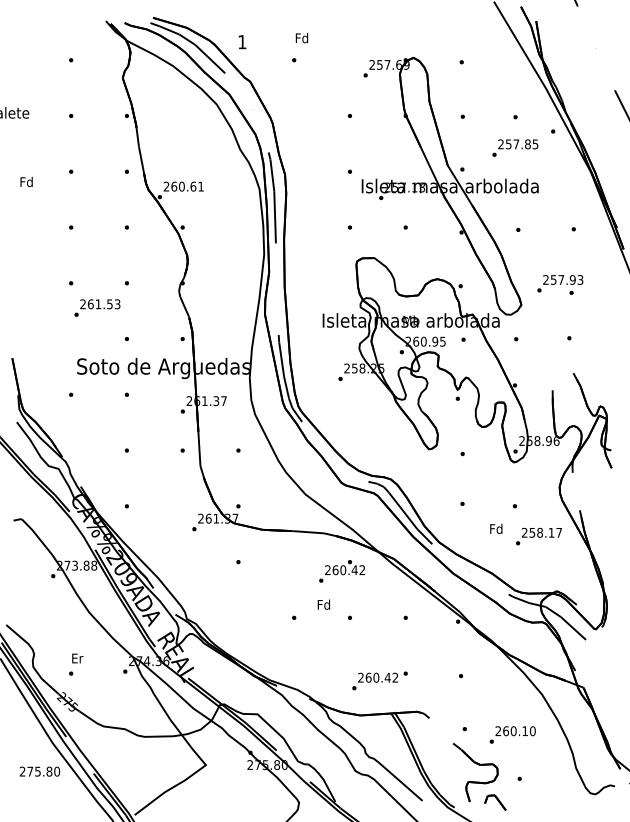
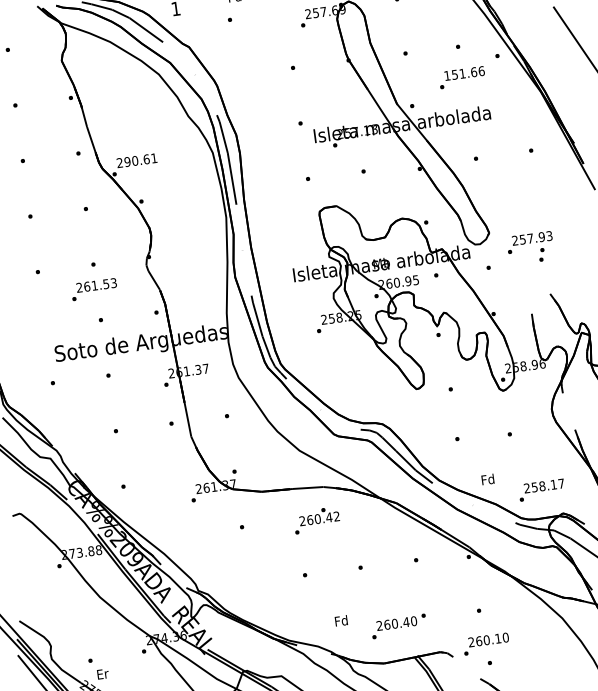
text: (518, 144) -> (464, 73), 257.85 -> 151.66
text: (174, 186) -> (127, 161), 260.61 -> 290.61
text: (560, 284) -> (530, 243), moved
text: (97, 307) -> (94, 288), moved
text: (496, 528) -> (488, 479), moved
text: (538, 536) -> (541, 490), moved
text: (341, 571) -> (316, 520), moved
text: (323, 604) -> (340, 620), moved
text: (77, 658) -> (102, 674), moved
text: (395, 677) -> (413, 620), 260.42 -> 260.40
text: (512, 734) -> (486, 643), moved

